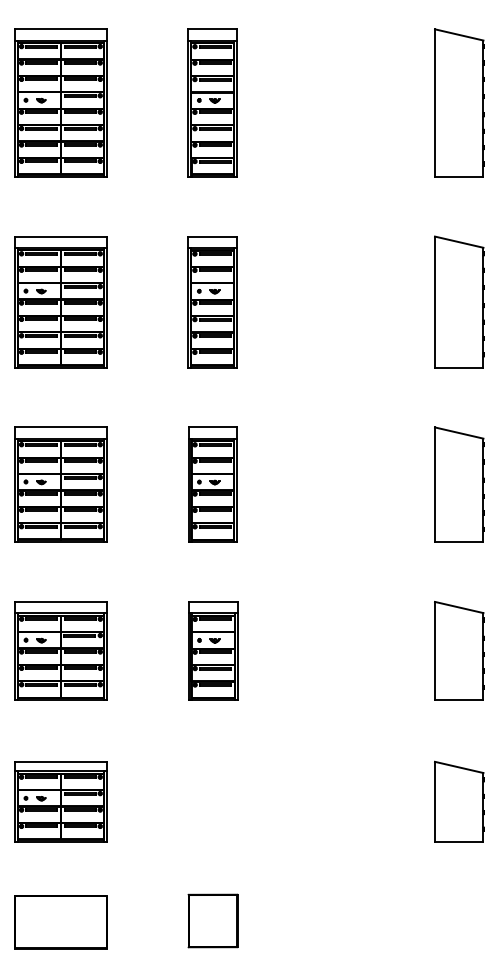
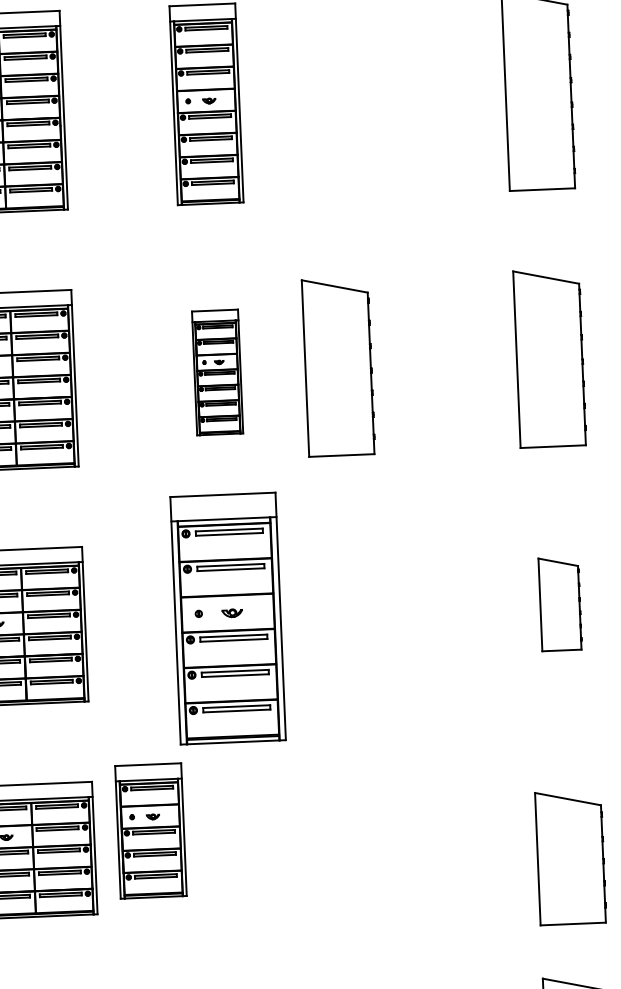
part: (302, 301) -> (338, 366), added
part: (212, 302) -> (217, 372), size x0.7
part: (212, 484) -> (227, 617), size x1.6
part: (459, 484) -> (560, 603), size x0.6
part: (213, 650) -> (151, 830), moved
part: (459, 650) -> (570, 857), moved

